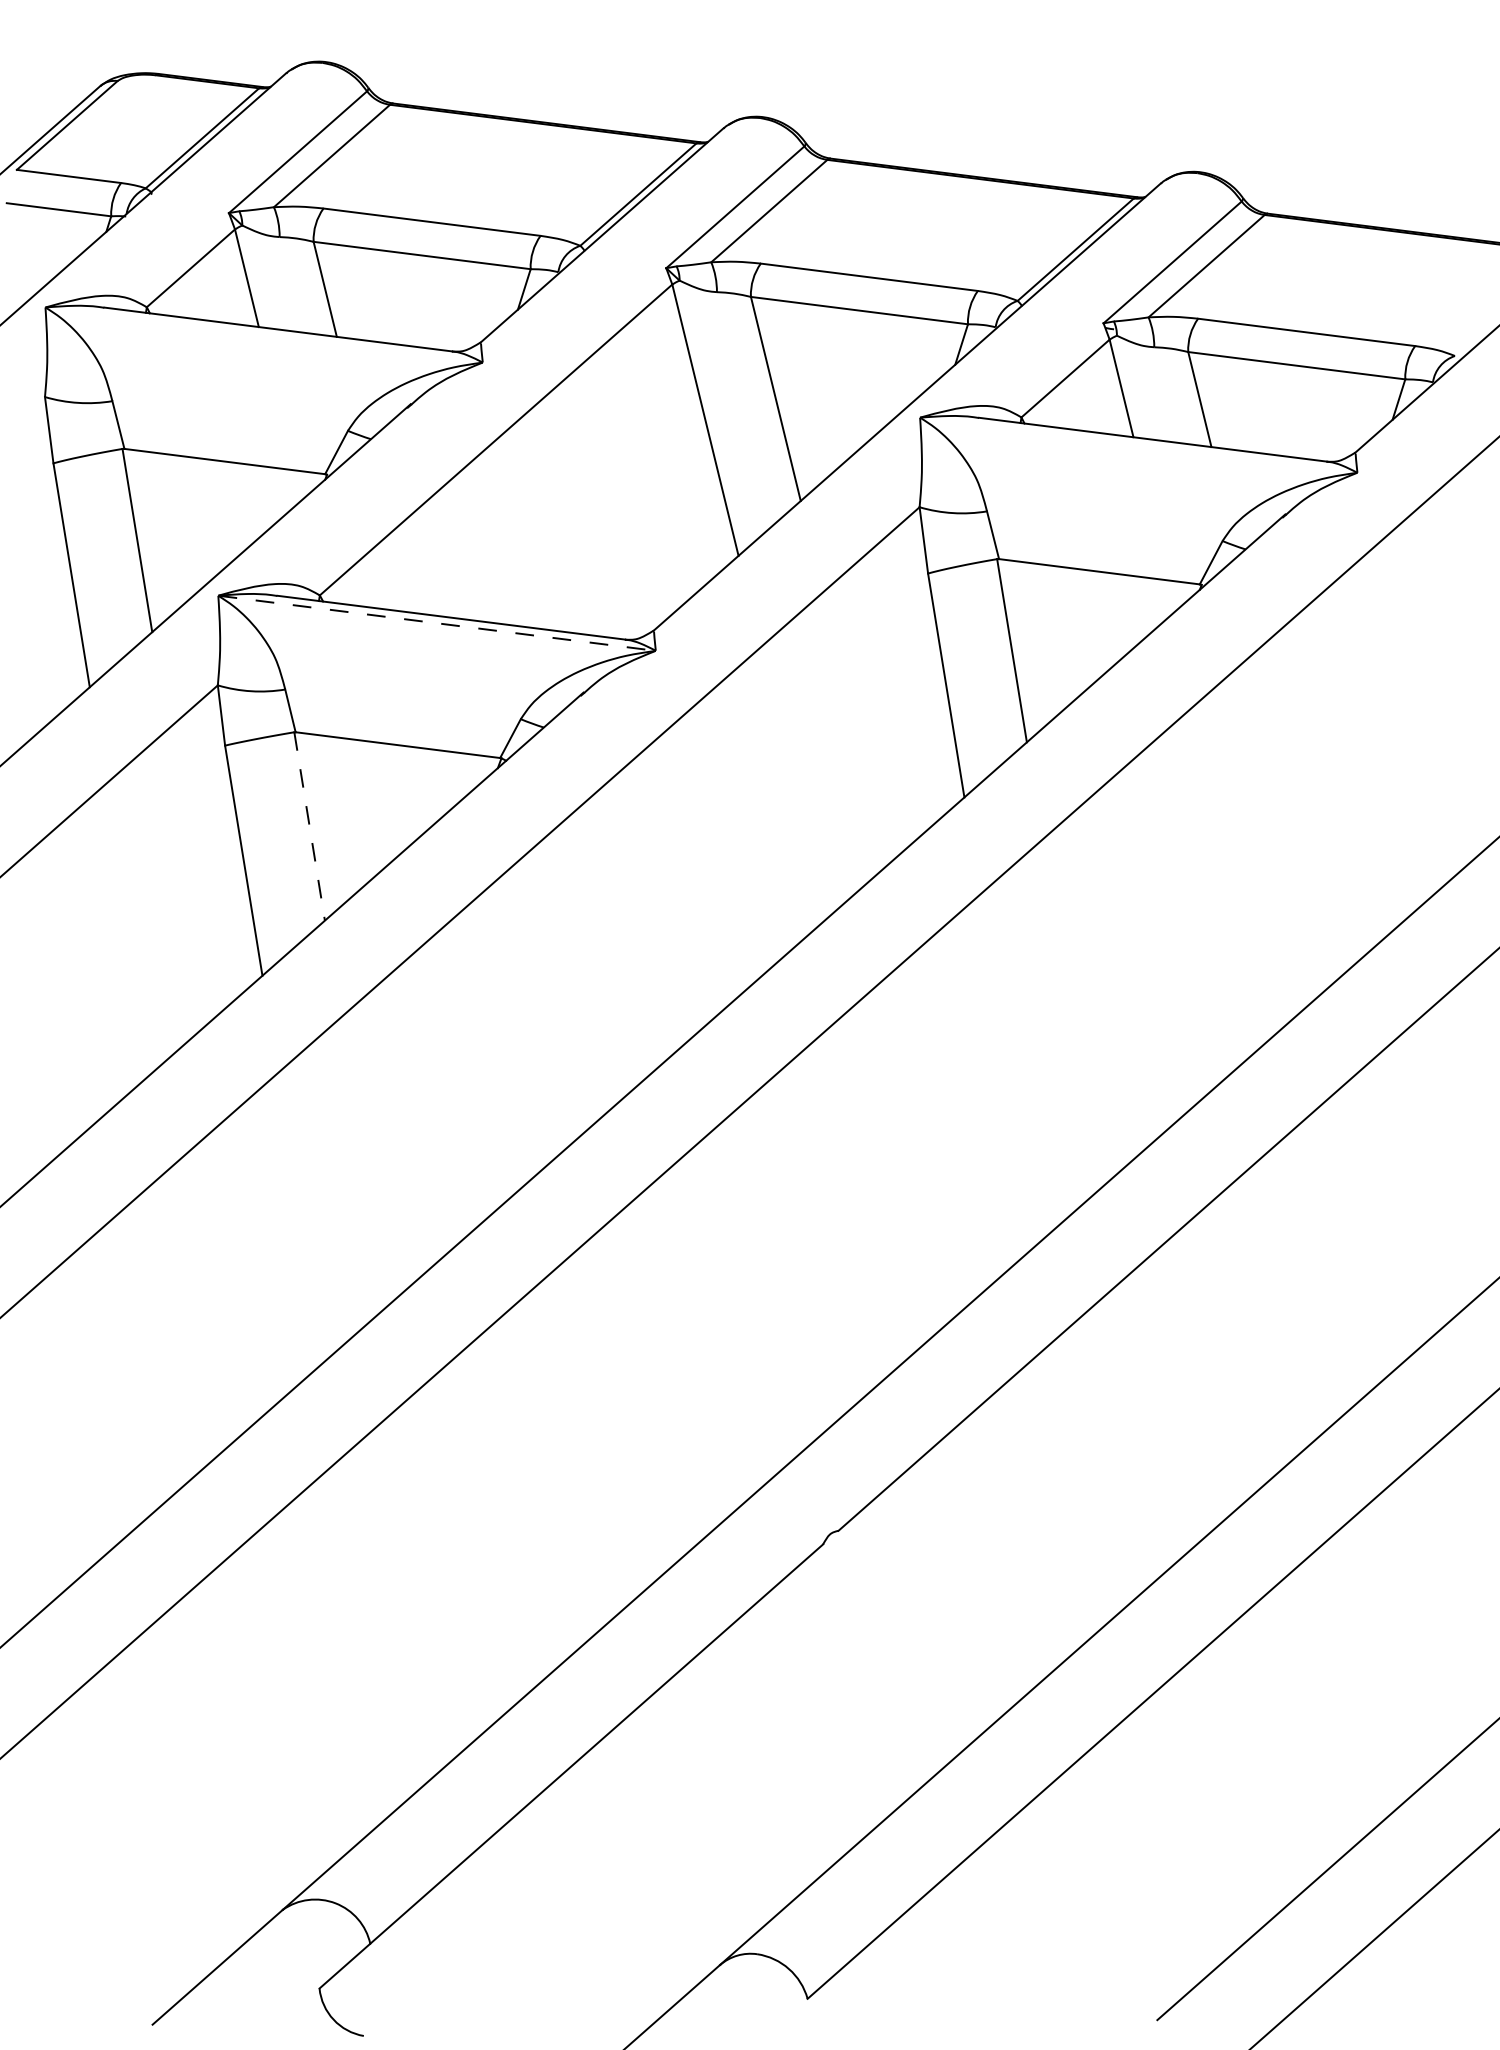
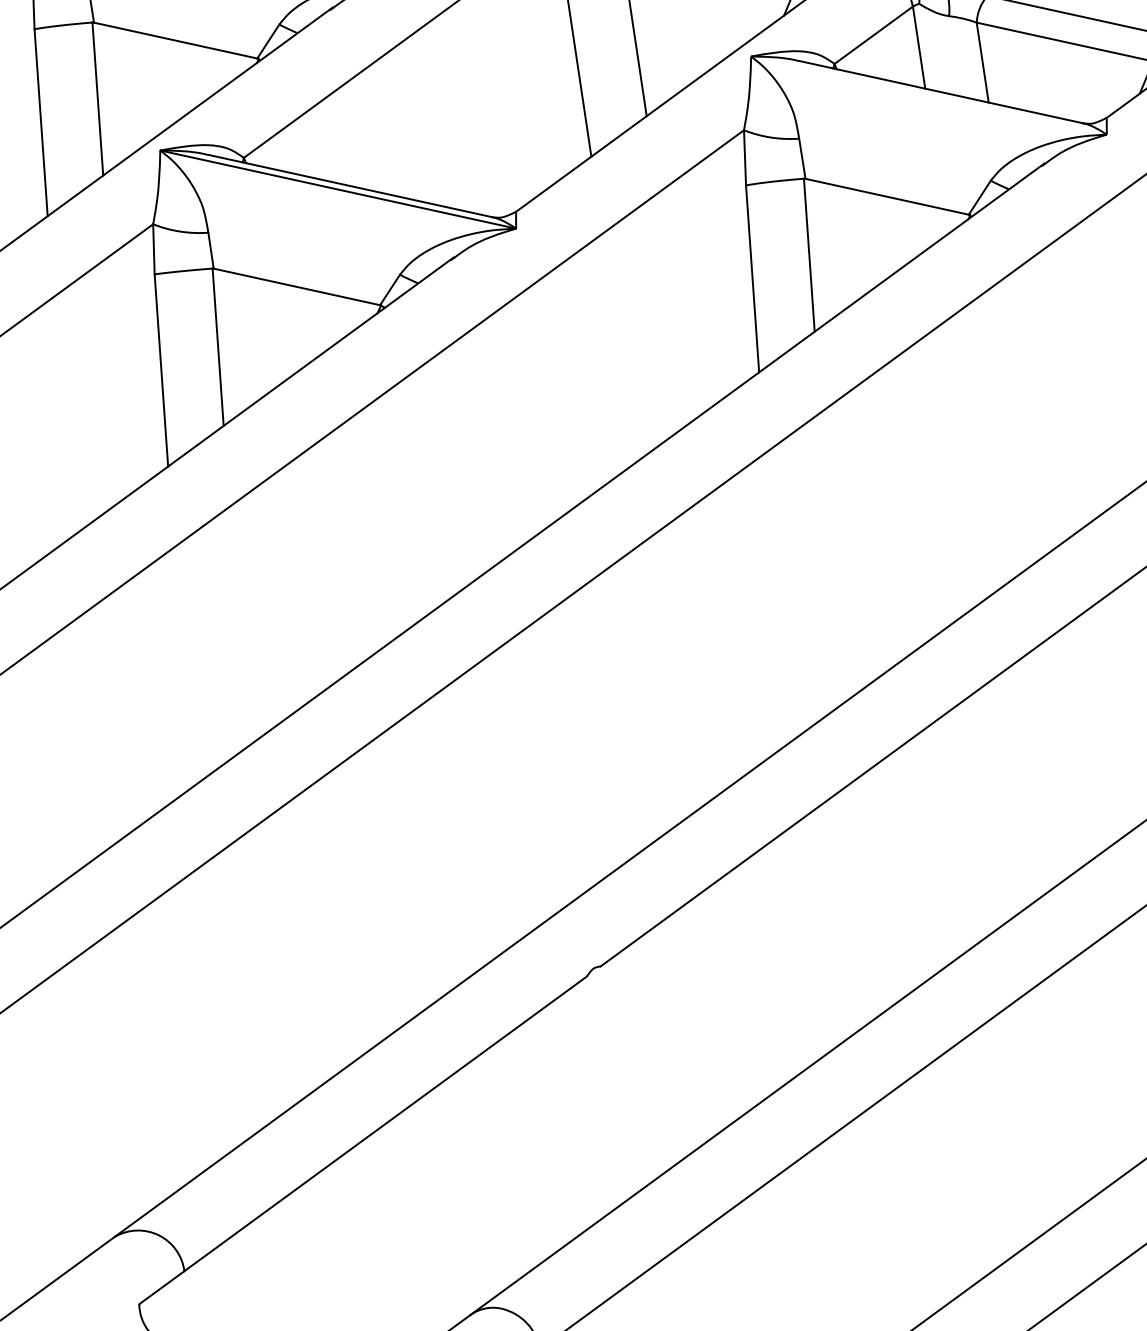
line: (437, 623) -> (338, 189), dashed -> solid
line: (309, 826) -> (218, 347), dashed -> solid

